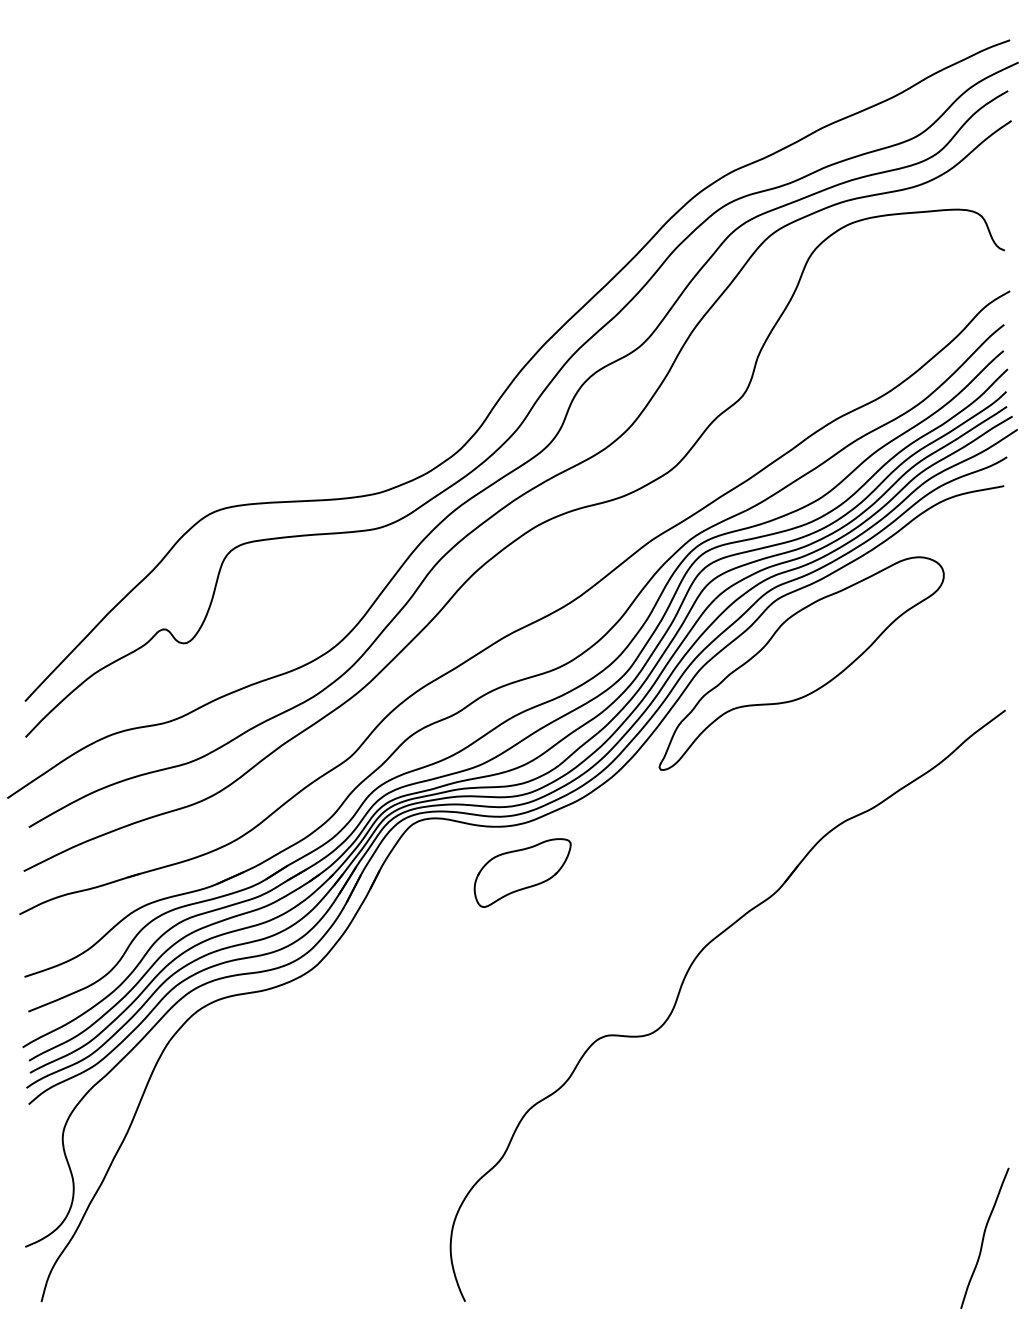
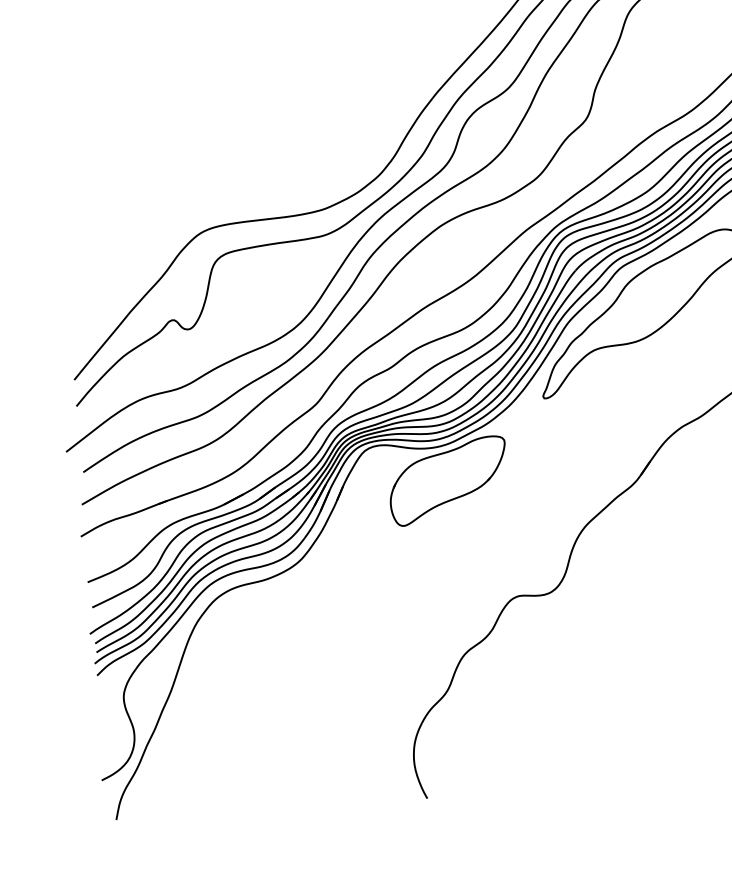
part: (522, 872) -> (447, 480), size x1.67

